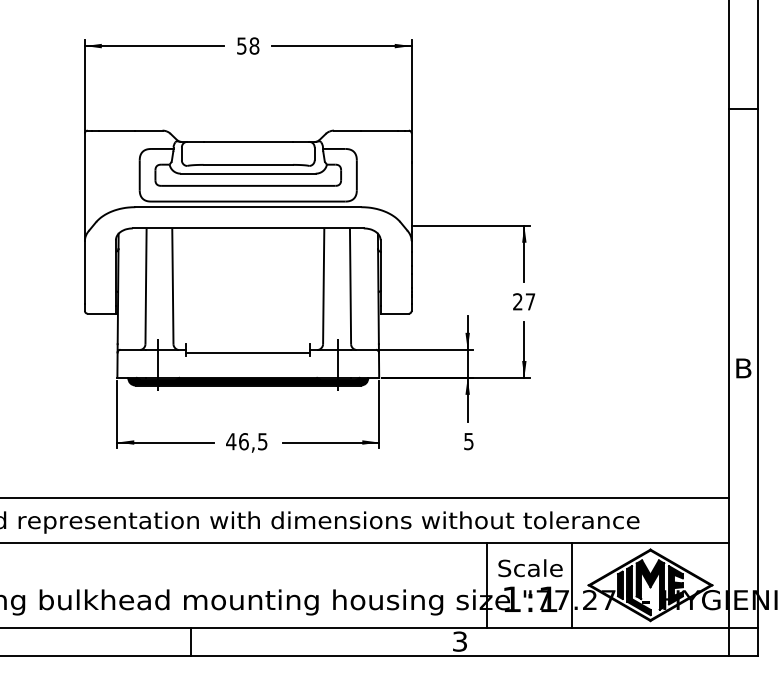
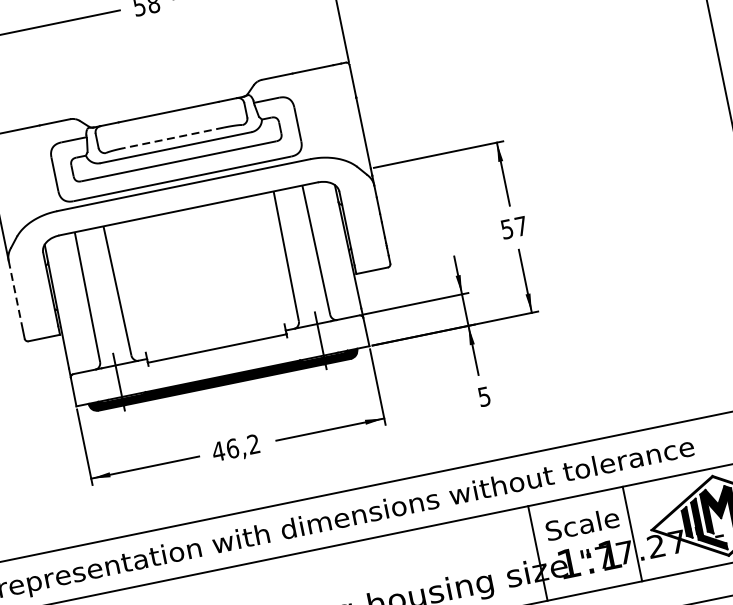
line: (248, 164) -> (174, 137), solid -> dashed
line: (84, 272) -> (15, 295), solid -> dashed
text: (517, 301) -> (506, 228), 27 -> 57
text: (262, 441) -> (253, 444), 46,5 -> 46,2

